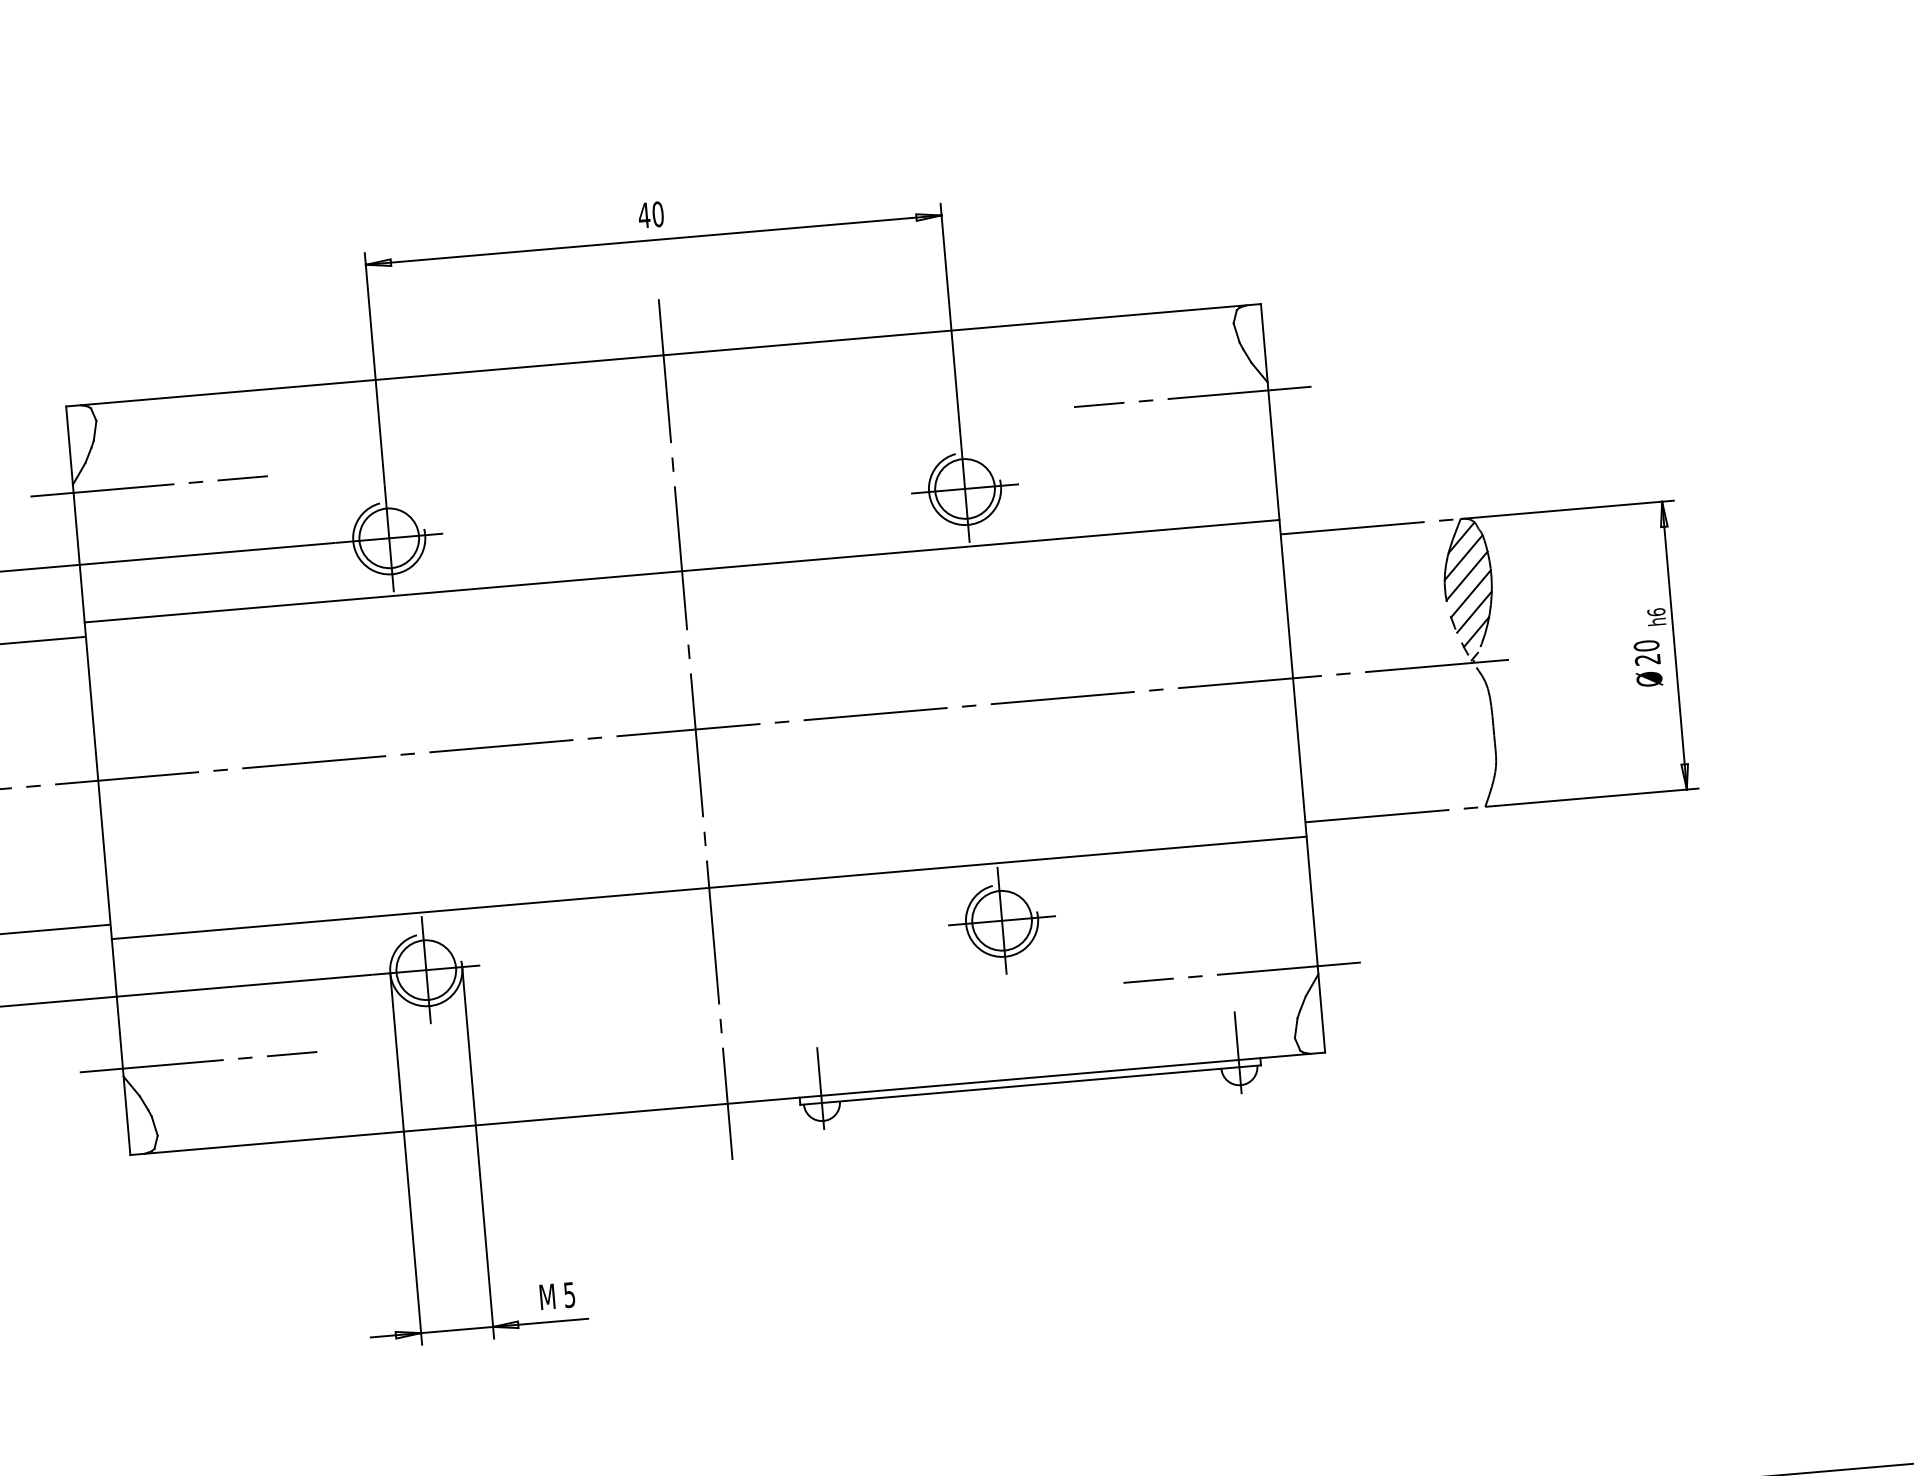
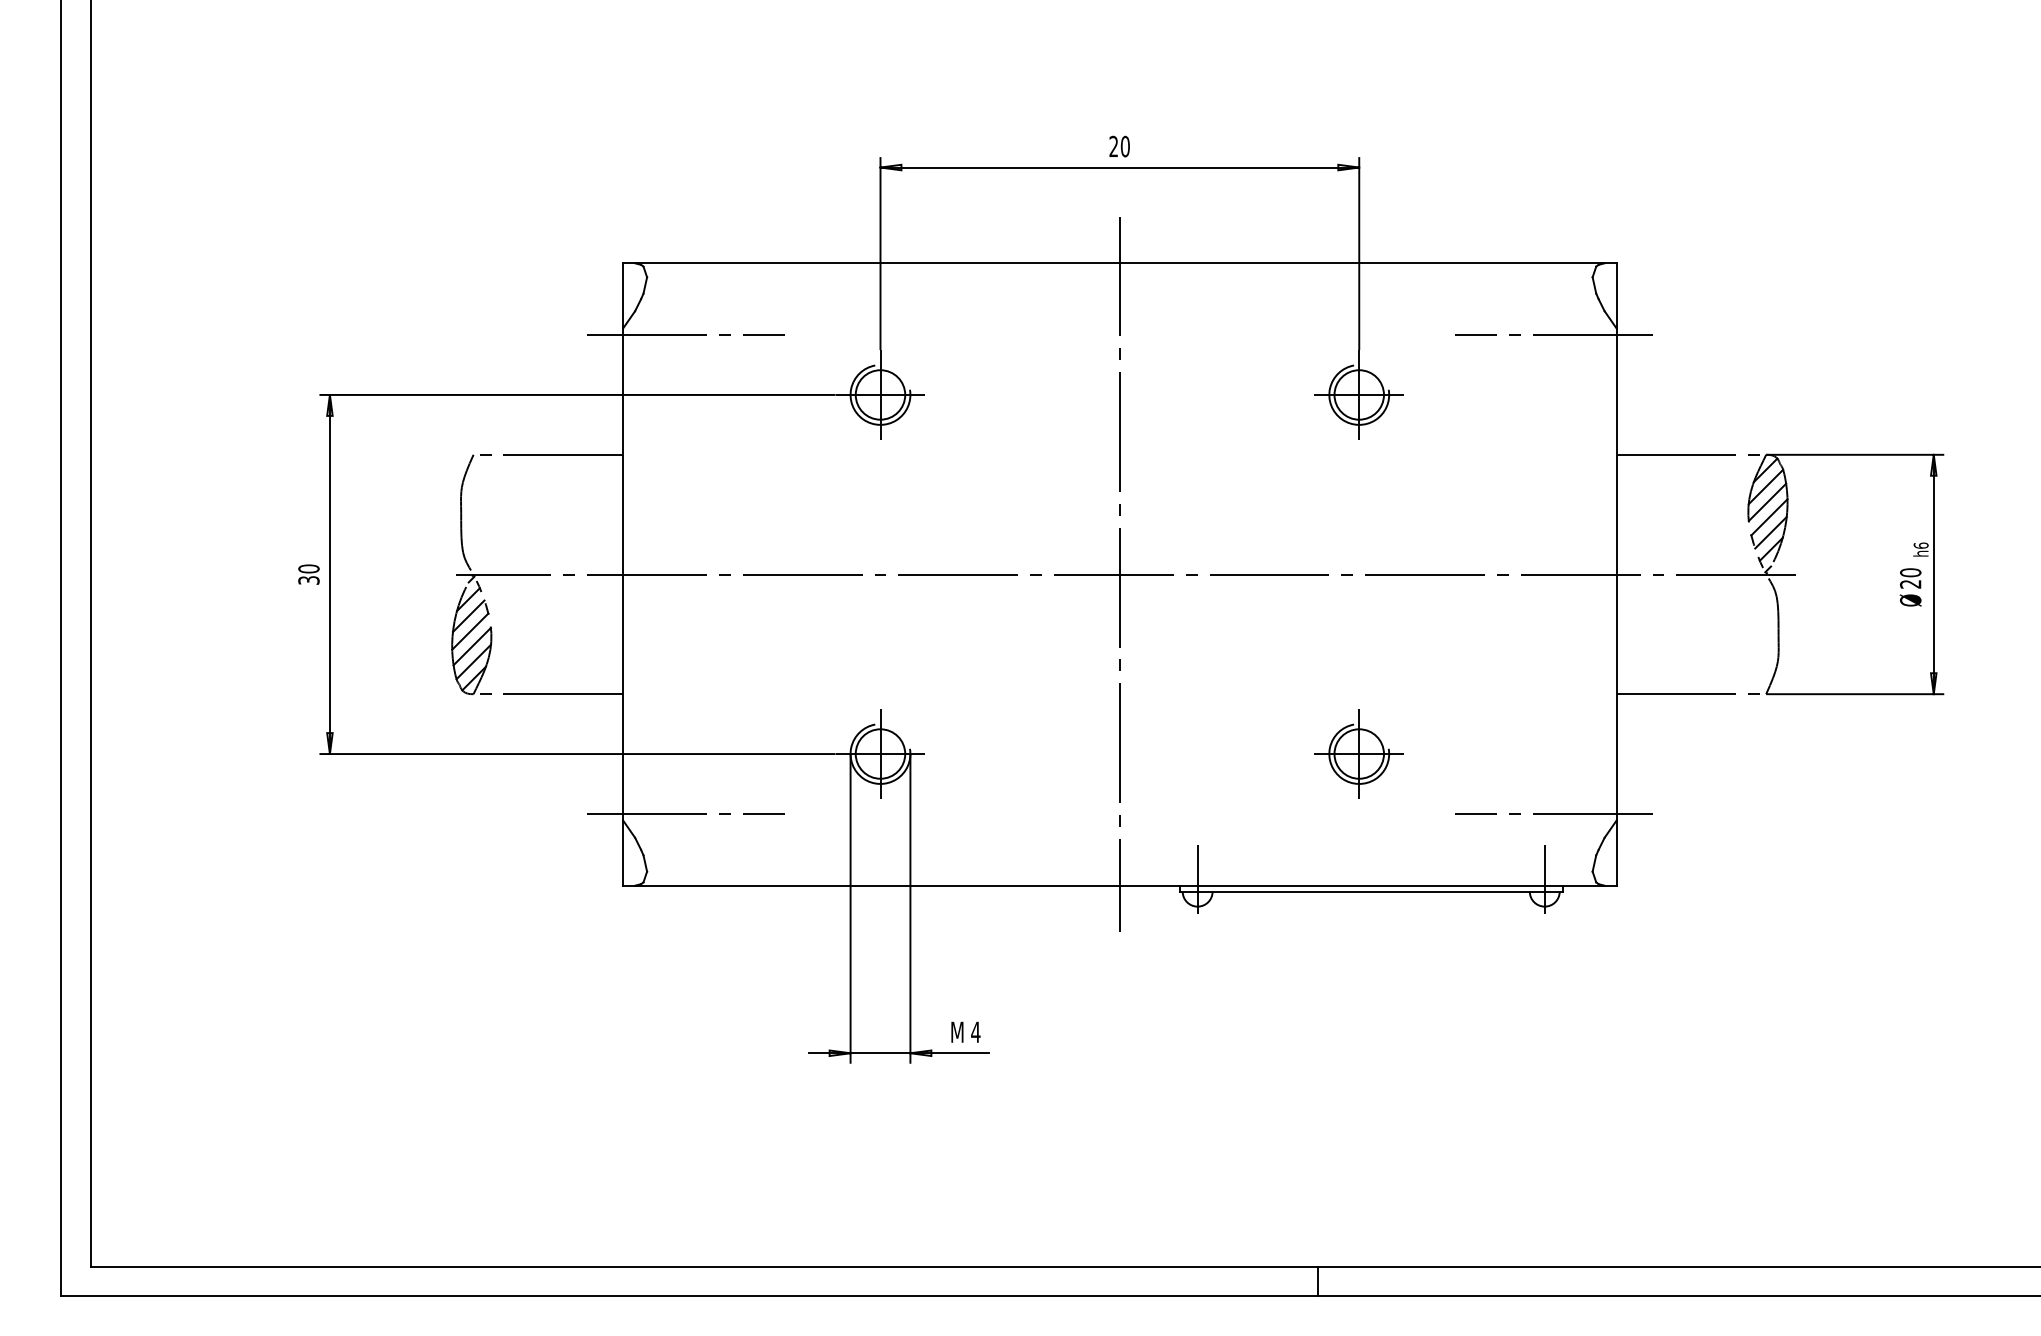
text: (643, 214) -> (1113, 145), 40 -> 20
line: (681, 570) -> (1119, 442), removed
line: (708, 888) -> (1119, 706), removed
text: (569, 1295) -> (975, 1032), 5 -> 4

